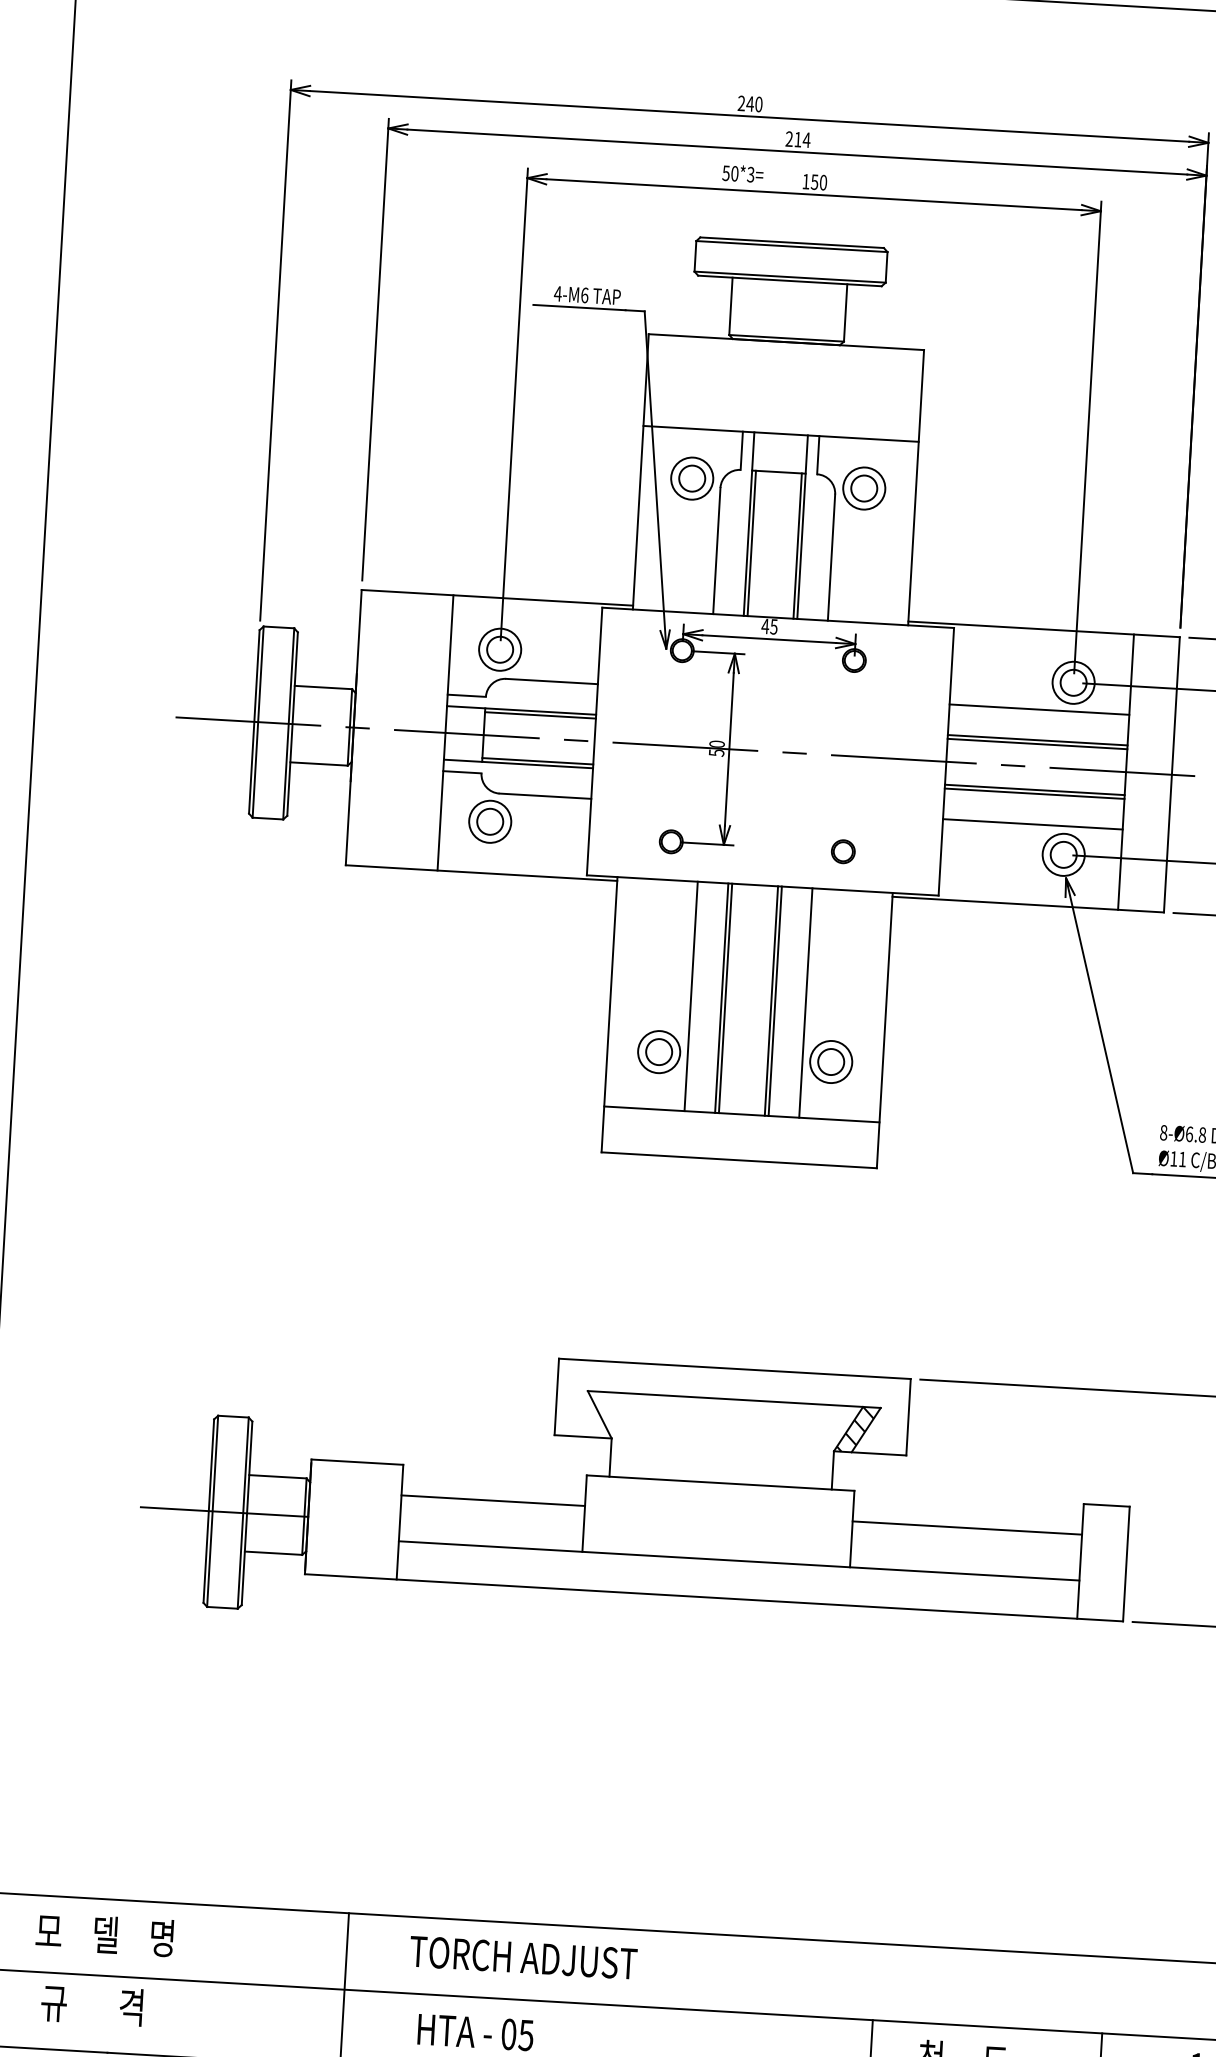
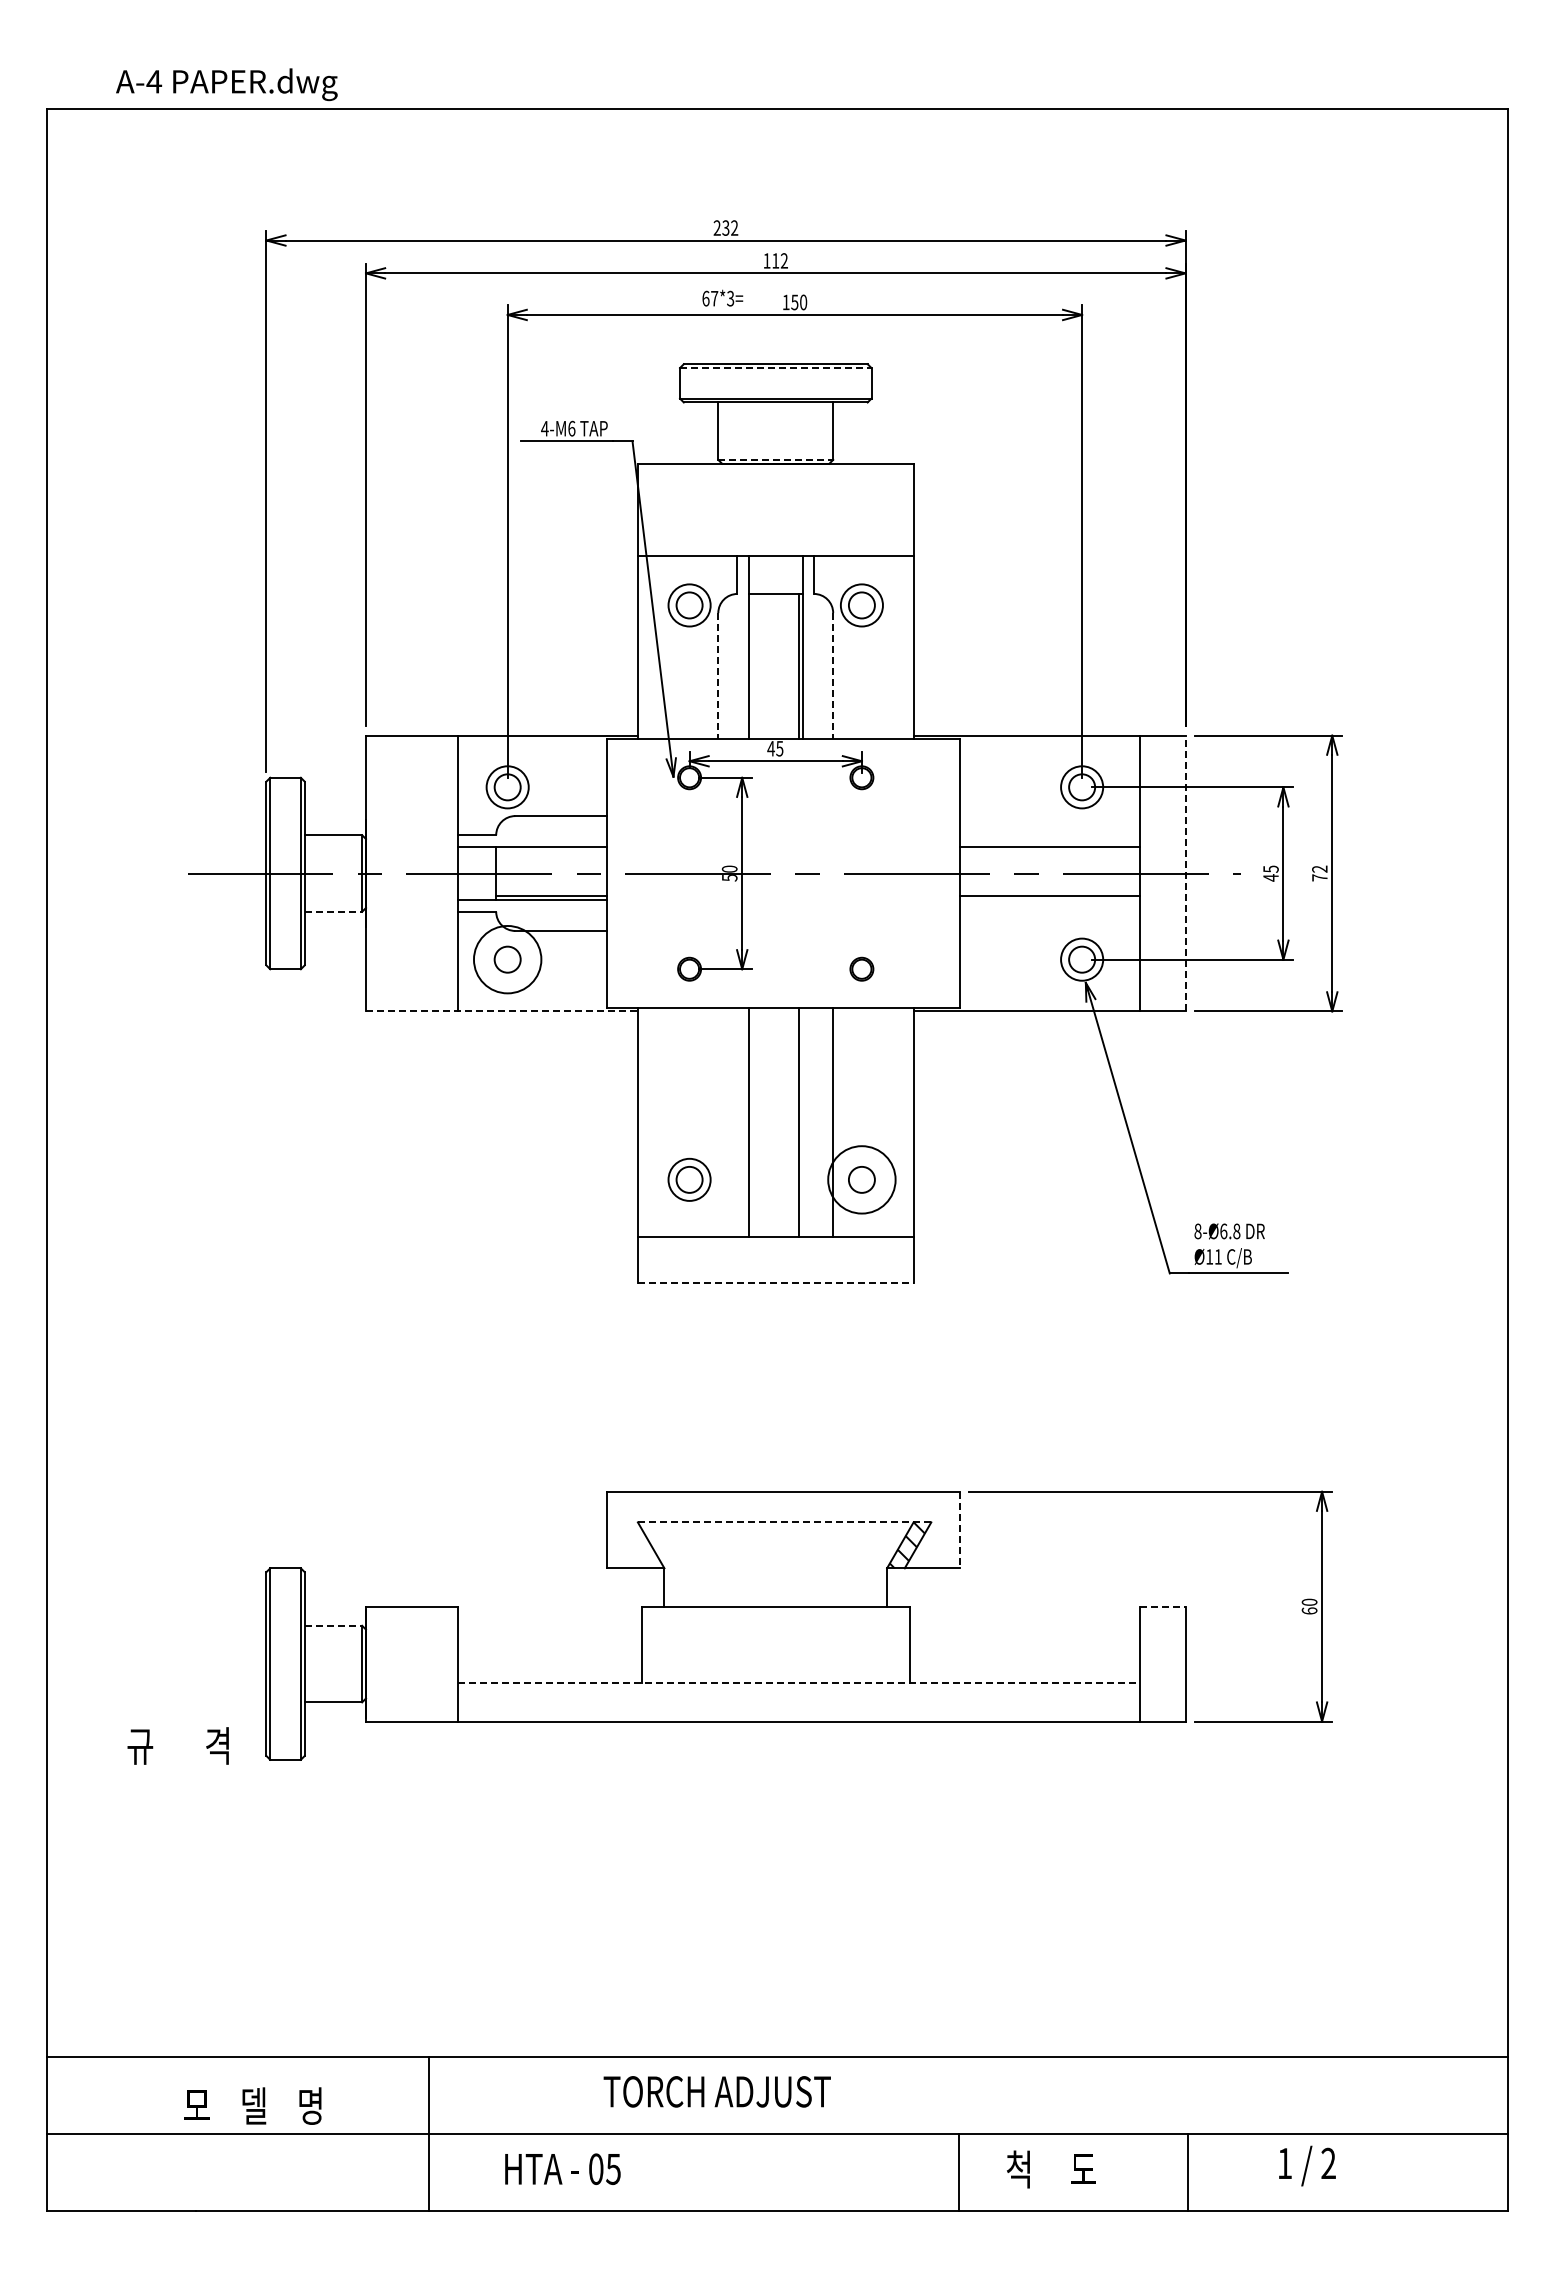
text: (754, 103) -> (730, 227), 240 -> 232
text: (797, 139) -> (775, 260), 214 -> 112
text: (730, 173) -> (710, 298), 50*3= -> 67*3=
line: (791, 247) -> (775, 368), solid -> dashed
line: (787, 337) -> (776, 459), solid -> dashed
line: (751, 543) -> (752, 666), removed
line: (717, 551) -> (718, 676), solid -> dashed
line: (831, 557) -> (833, 676), solid -> dashed
line: (1039, 710) -> (1049, 816), removed
line: (540, 715) -> (551, 850), removed
line: (1037, 743) -> (1049, 850), removed
line: (319, 763) -> (333, 911), solid -> dashed
line: (1171, 774) -> (1185, 873), solid -> dashed
line: (1034, 793) -> (1049, 900), removed
circle: (490, 821) -> (507, 959), size x1.6
line: (1032, 823) -> (1049, 930), removed
line: (481, 873) -> (501, 1011), solid -> dashed
line: (691, 996) -> (718, 1122), removed
line: (725, 998) -> (752, 1122), removed
line: (775, 1001) -> (802, 1122), removed
circle: (830, 1061) -> (861, 1179), size x1.6
line: (738, 1160) -> (775, 1283), solid -> dashed
line: (734, 1399) -> (784, 1522), solid -> dashed
line: (908, 1417) -> (959, 1530), solid -> dashed
line: (278, 1476) -> (333, 1625), solid -> dashed
line: (492, 1500) -> (549, 1637), removed
line: (1106, 1505) -> (1162, 1606), solid -> dashed
line: (224, 1512) -> (282, 1664), removed
line: (967, 1528) -> (1024, 1637), removed
line: (738, 1561) -> (798, 1683), solid -> dashed
text: (104, 1934) -> (252, 2105), moved
text: (522, 1957) -> (716, 2091), moved
text: (91, 2004) -> (177, 1745), moved

